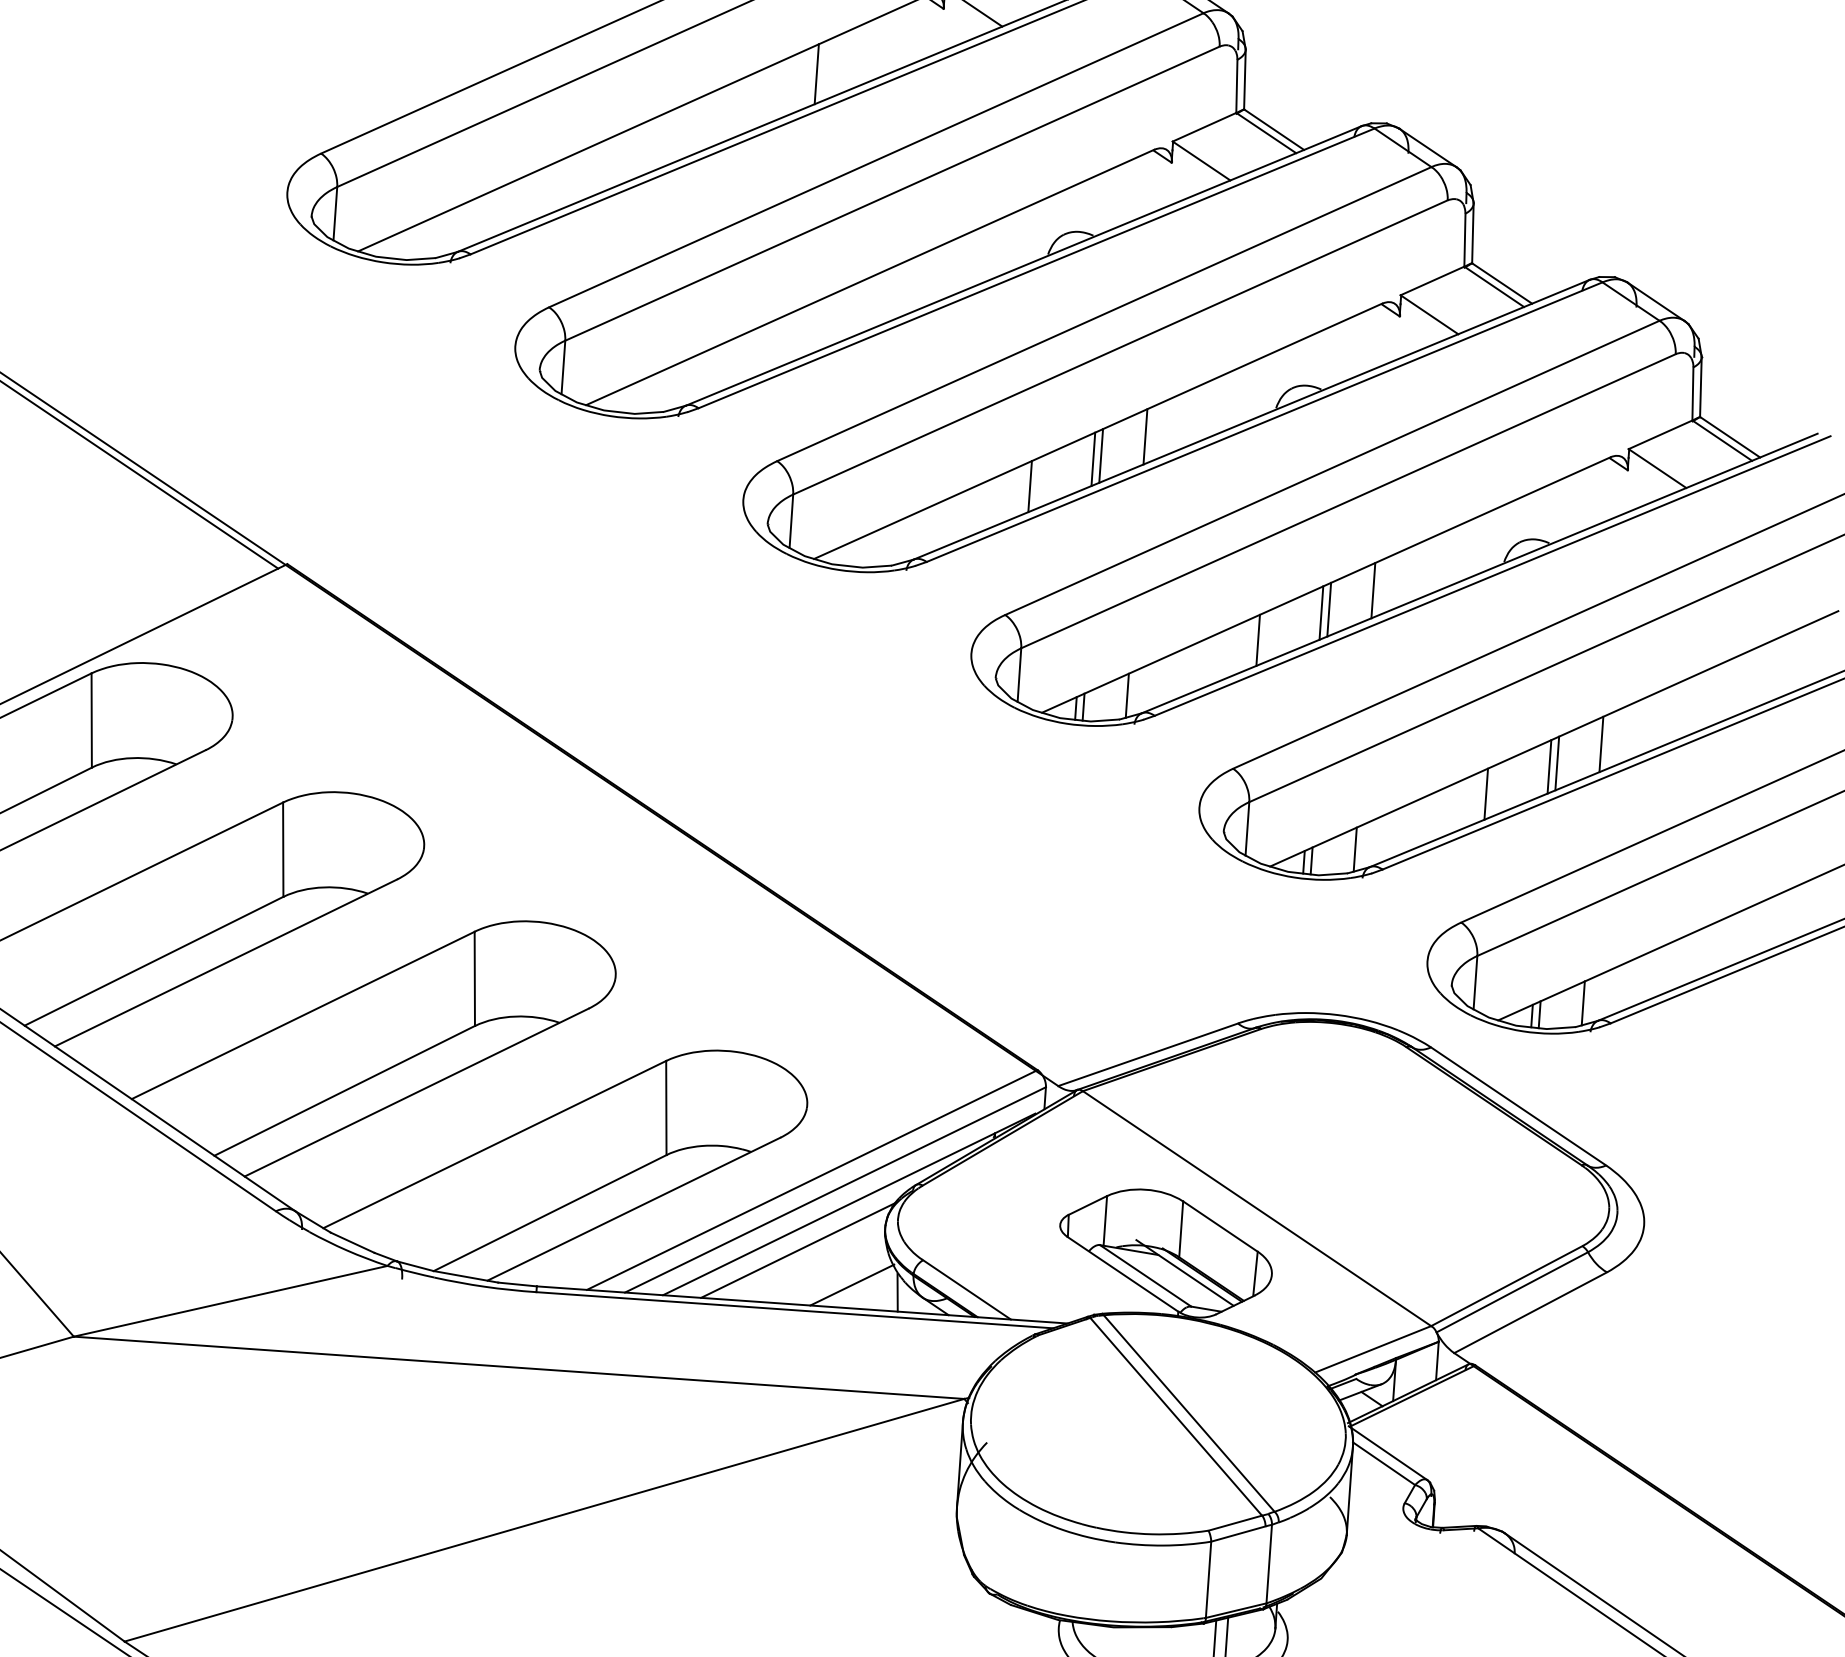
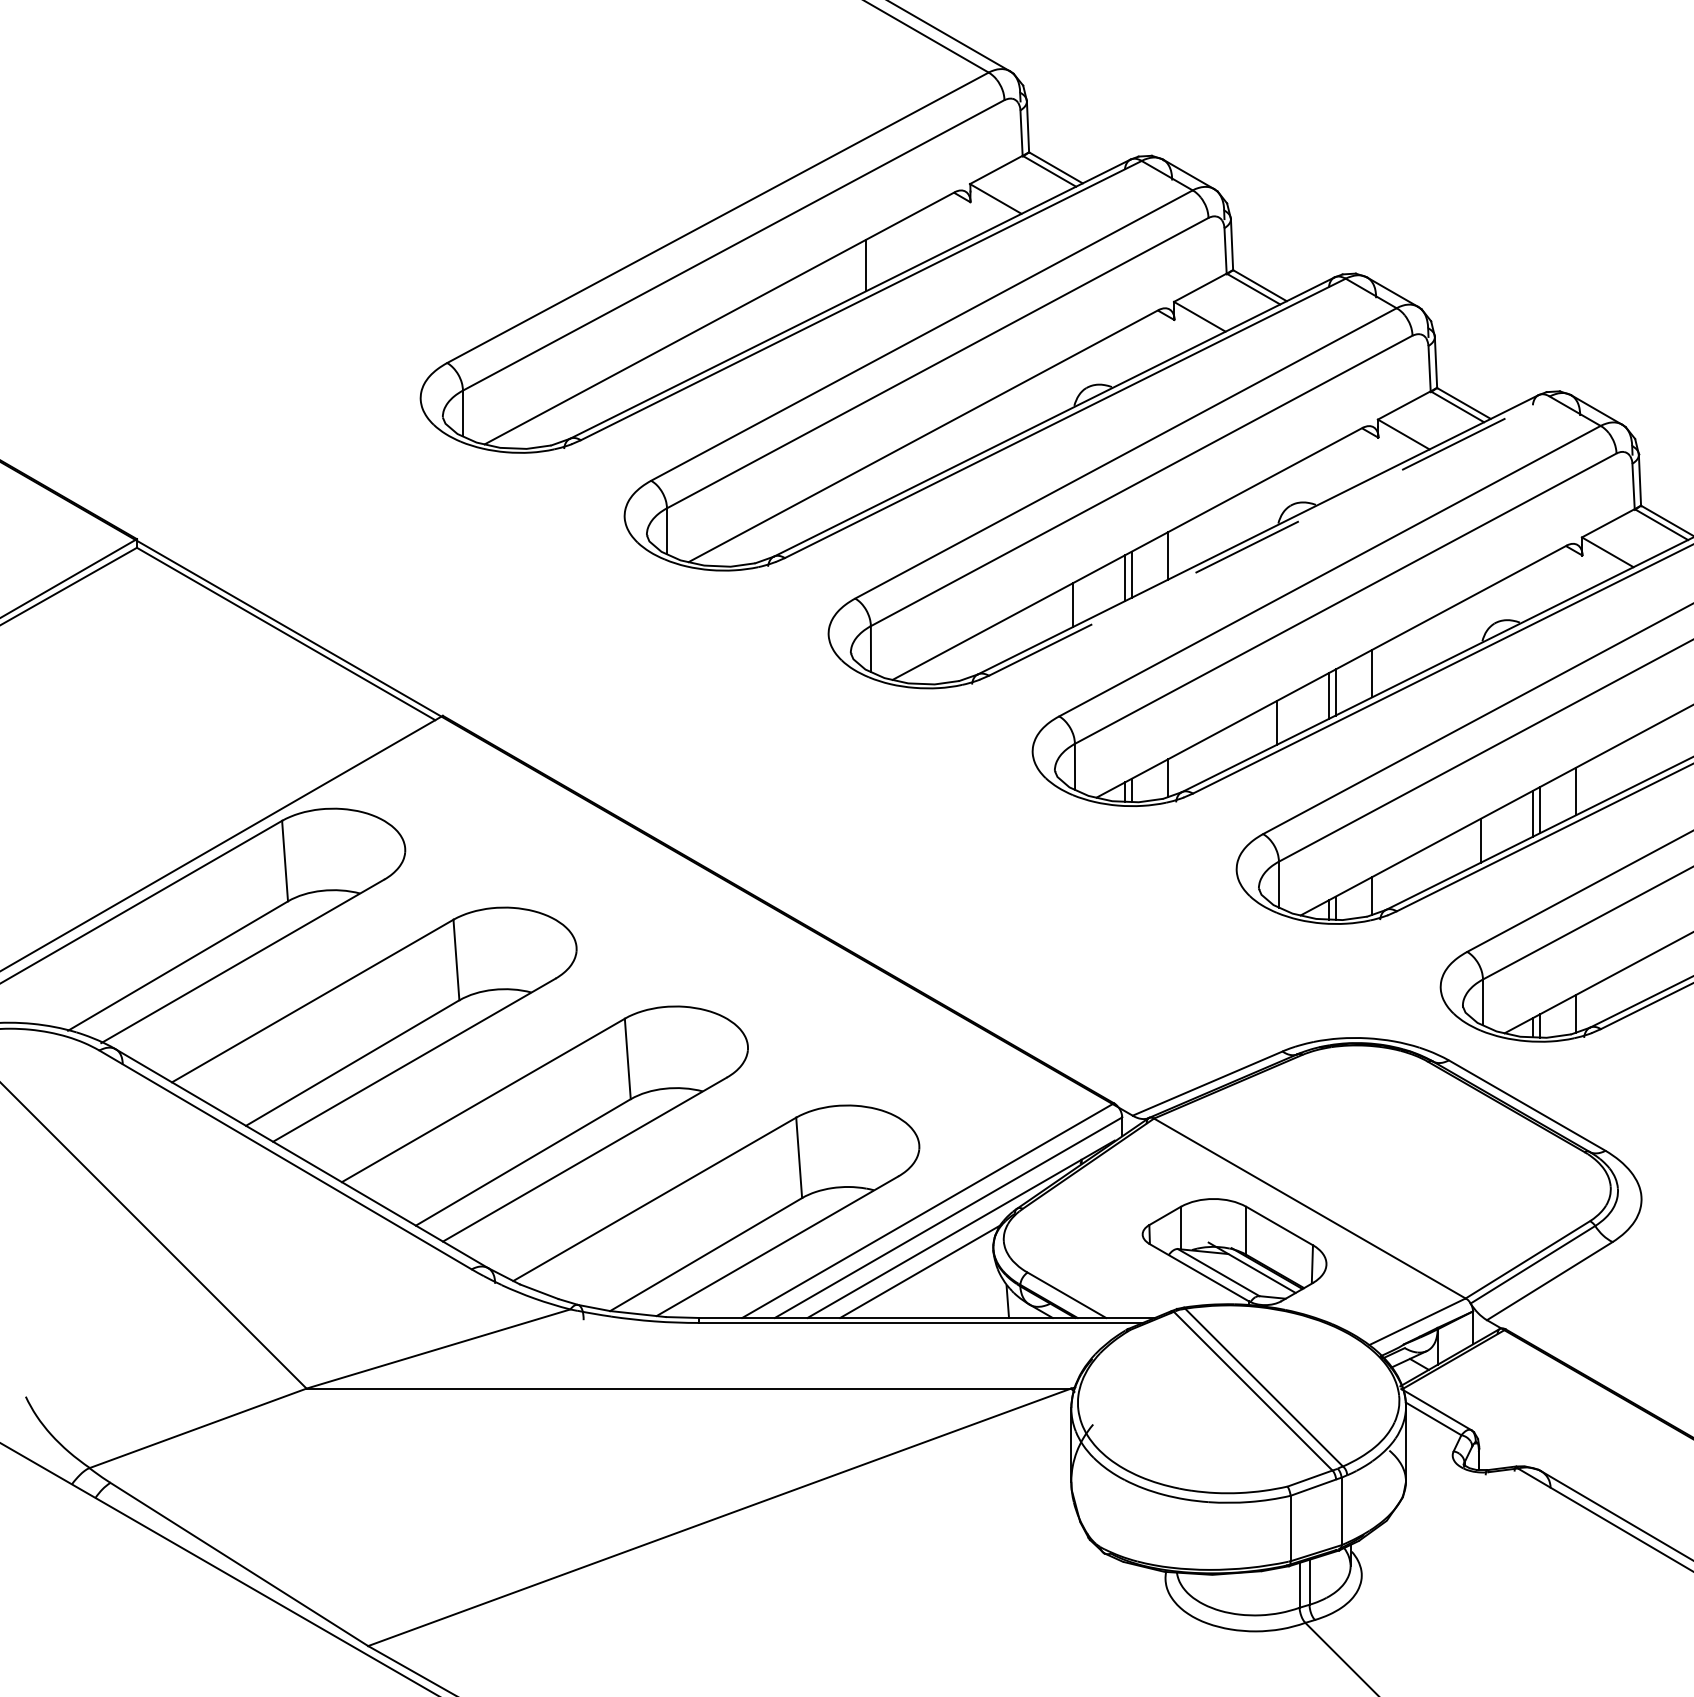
line: (1264, 421) -> (1269, 535), solid -> dashed
line: (852, 1284) -> (968, 1297), removed

